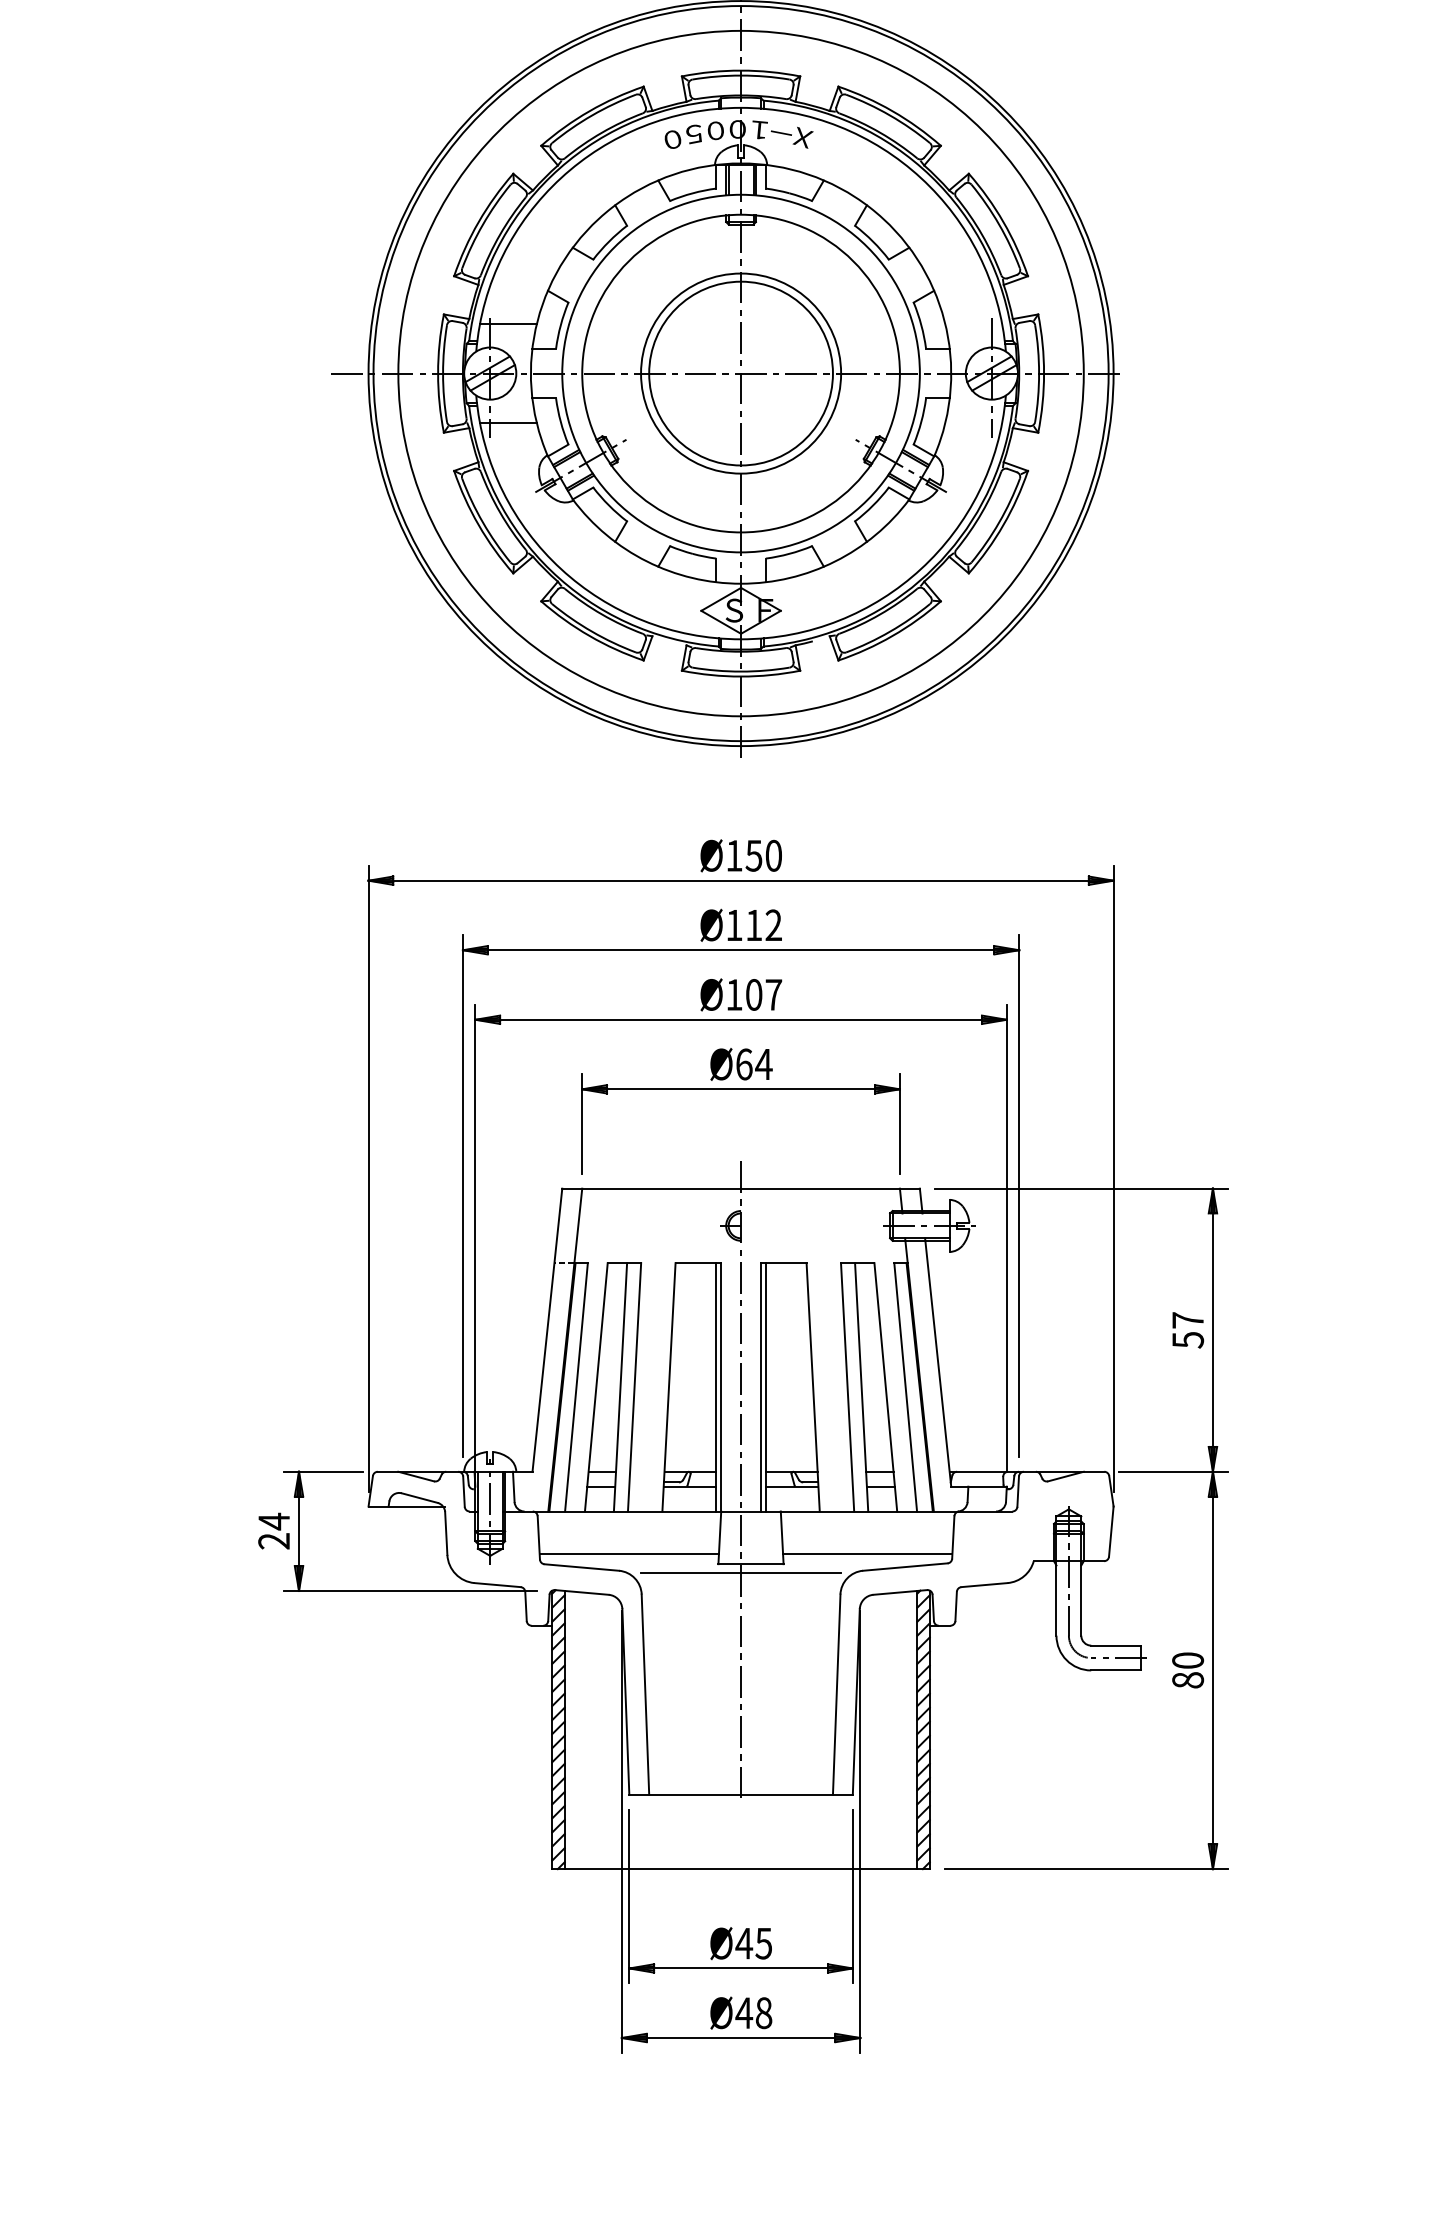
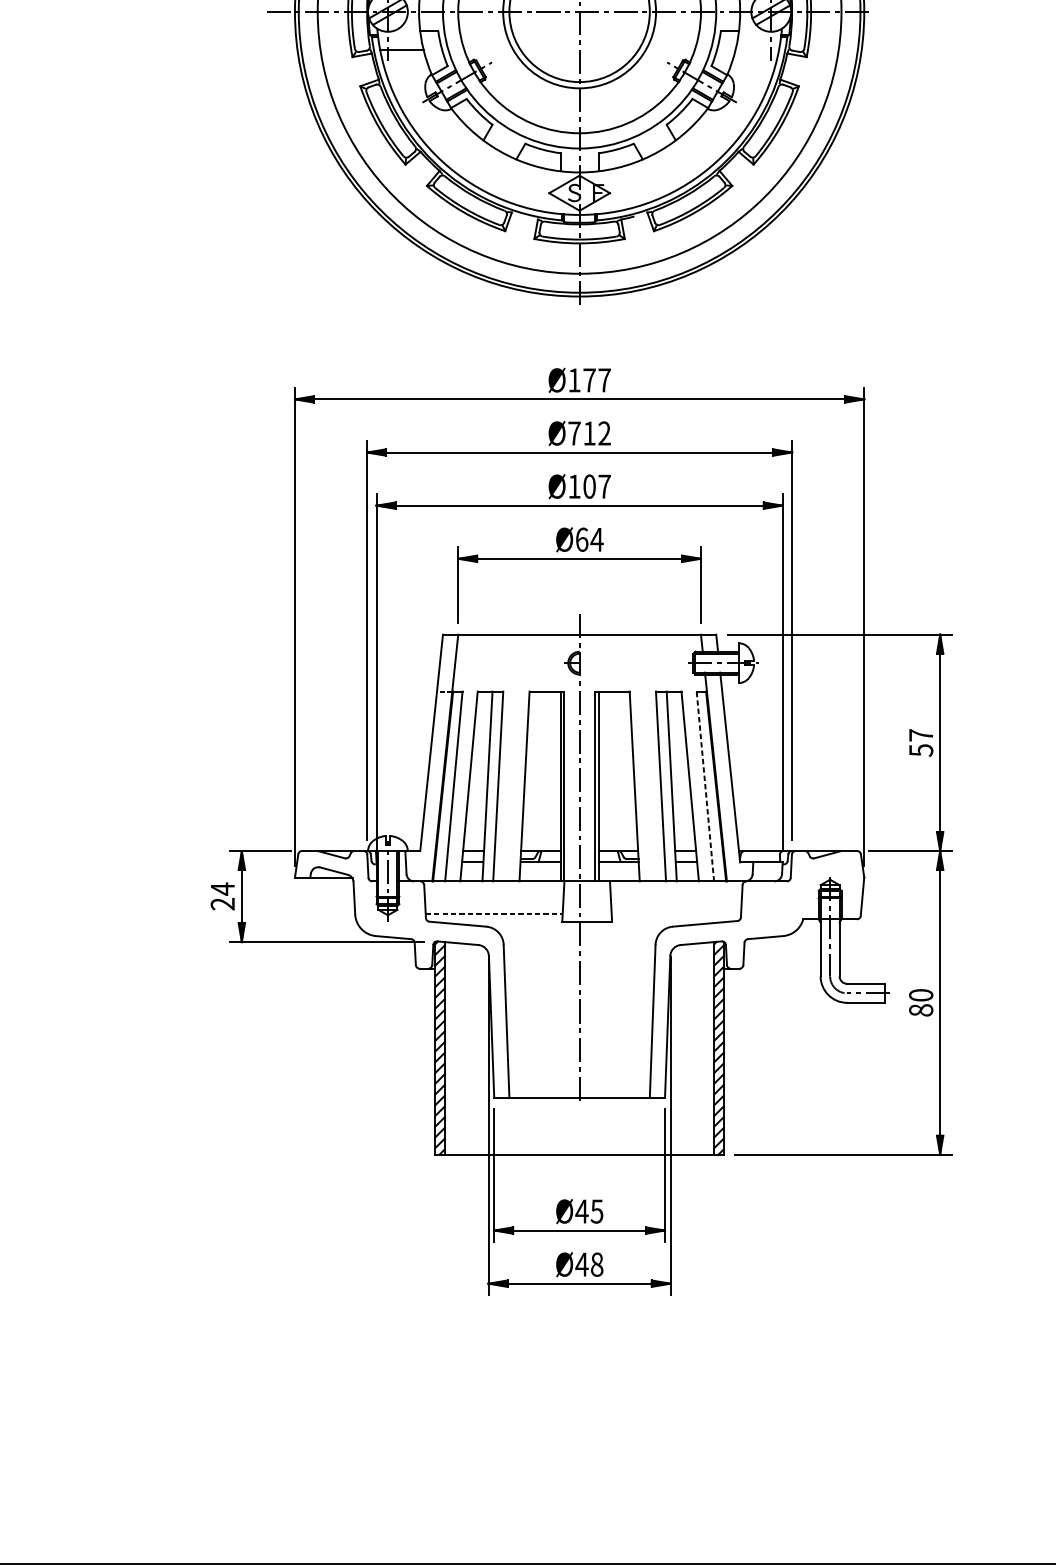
text: (763, 855) -> (596, 380), Ø150 -> Ø177
text: (734, 925) -> (574, 433), Ø112 -> Ø712
line: (905, 1387) -> (705, 786), solid -> dashed
line: (629, 1553) -> (494, 913), solid -> dashed
line: (867, 1553) -> (676, 913), removed
line: (741, 1572) -> (579, 927), removed

